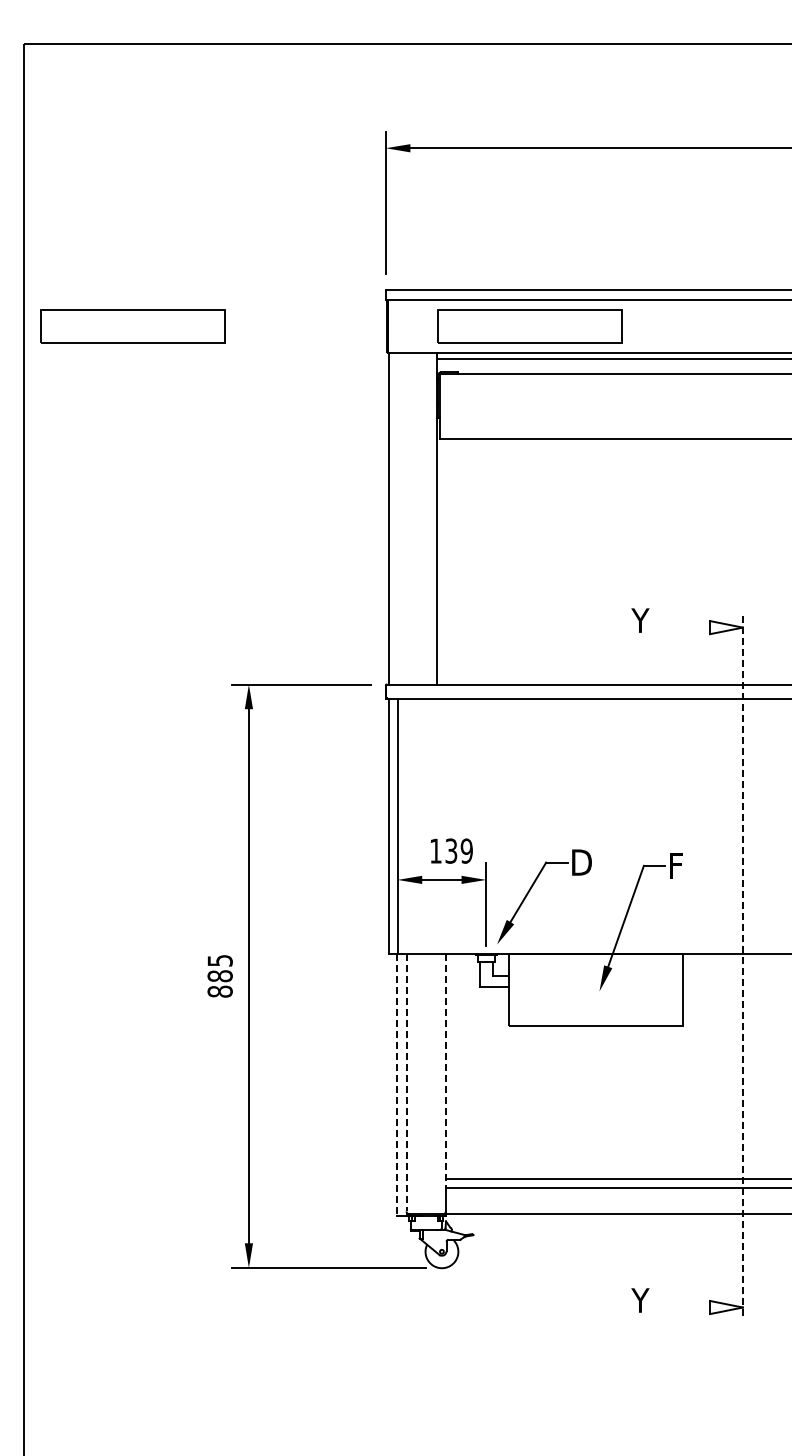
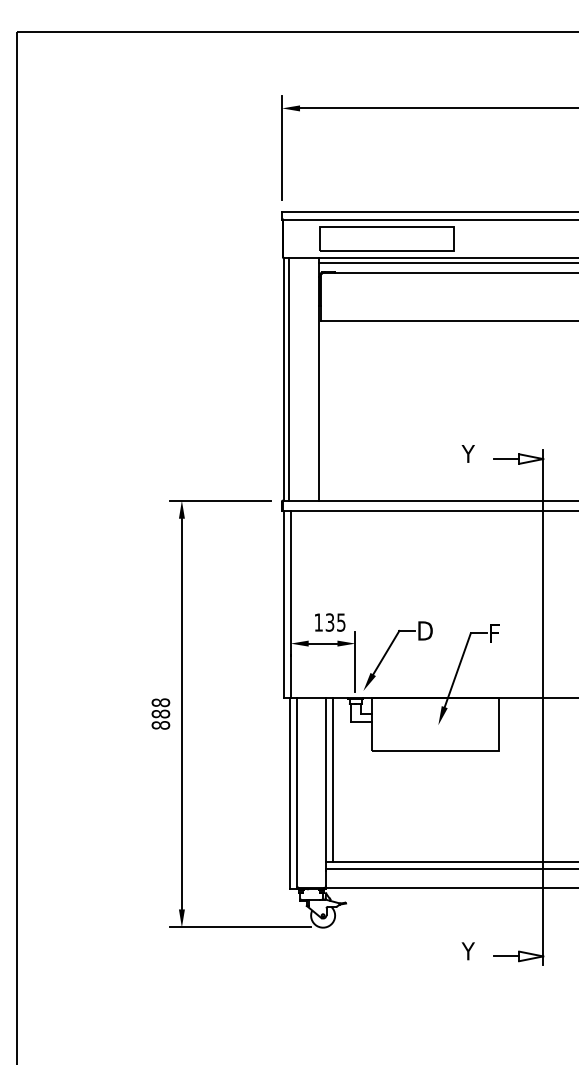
part: (132, 326) -> (96, 238), removed
line: (395, 518) -> (289, 379), added
line: (693, 627) -> (507, 458), added
text: (466, 850) -> (341, 622), 139 -> 135
text: (219, 960) -> (160, 702), 885 -> 888
line: (742, 967) -> (542, 707), dashed -> solid
line: (455, 1065) -> (333, 779), added
line: (445, 1070) -> (325, 783), dashed -> solid
line: (406, 1082) -> (297, 791), dashed -> solid
line: (397, 1084) -> (290, 793), dashed -> solid
line: (693, 1307) -> (507, 956), added

